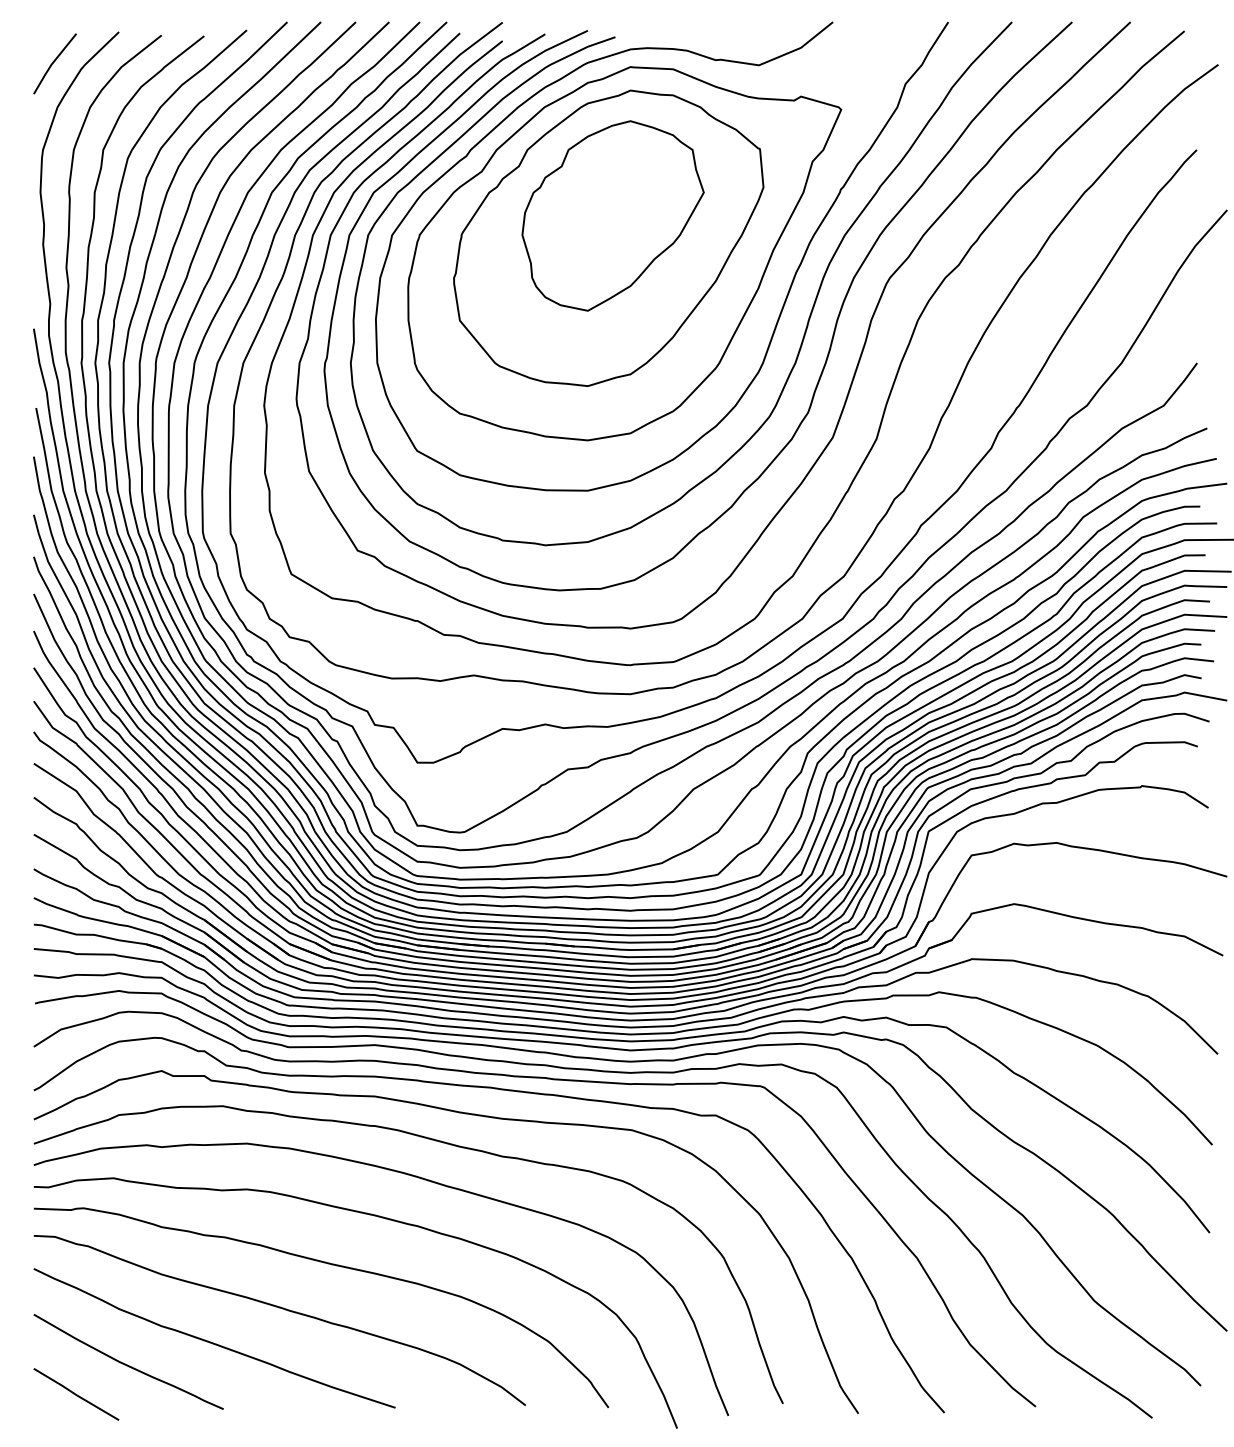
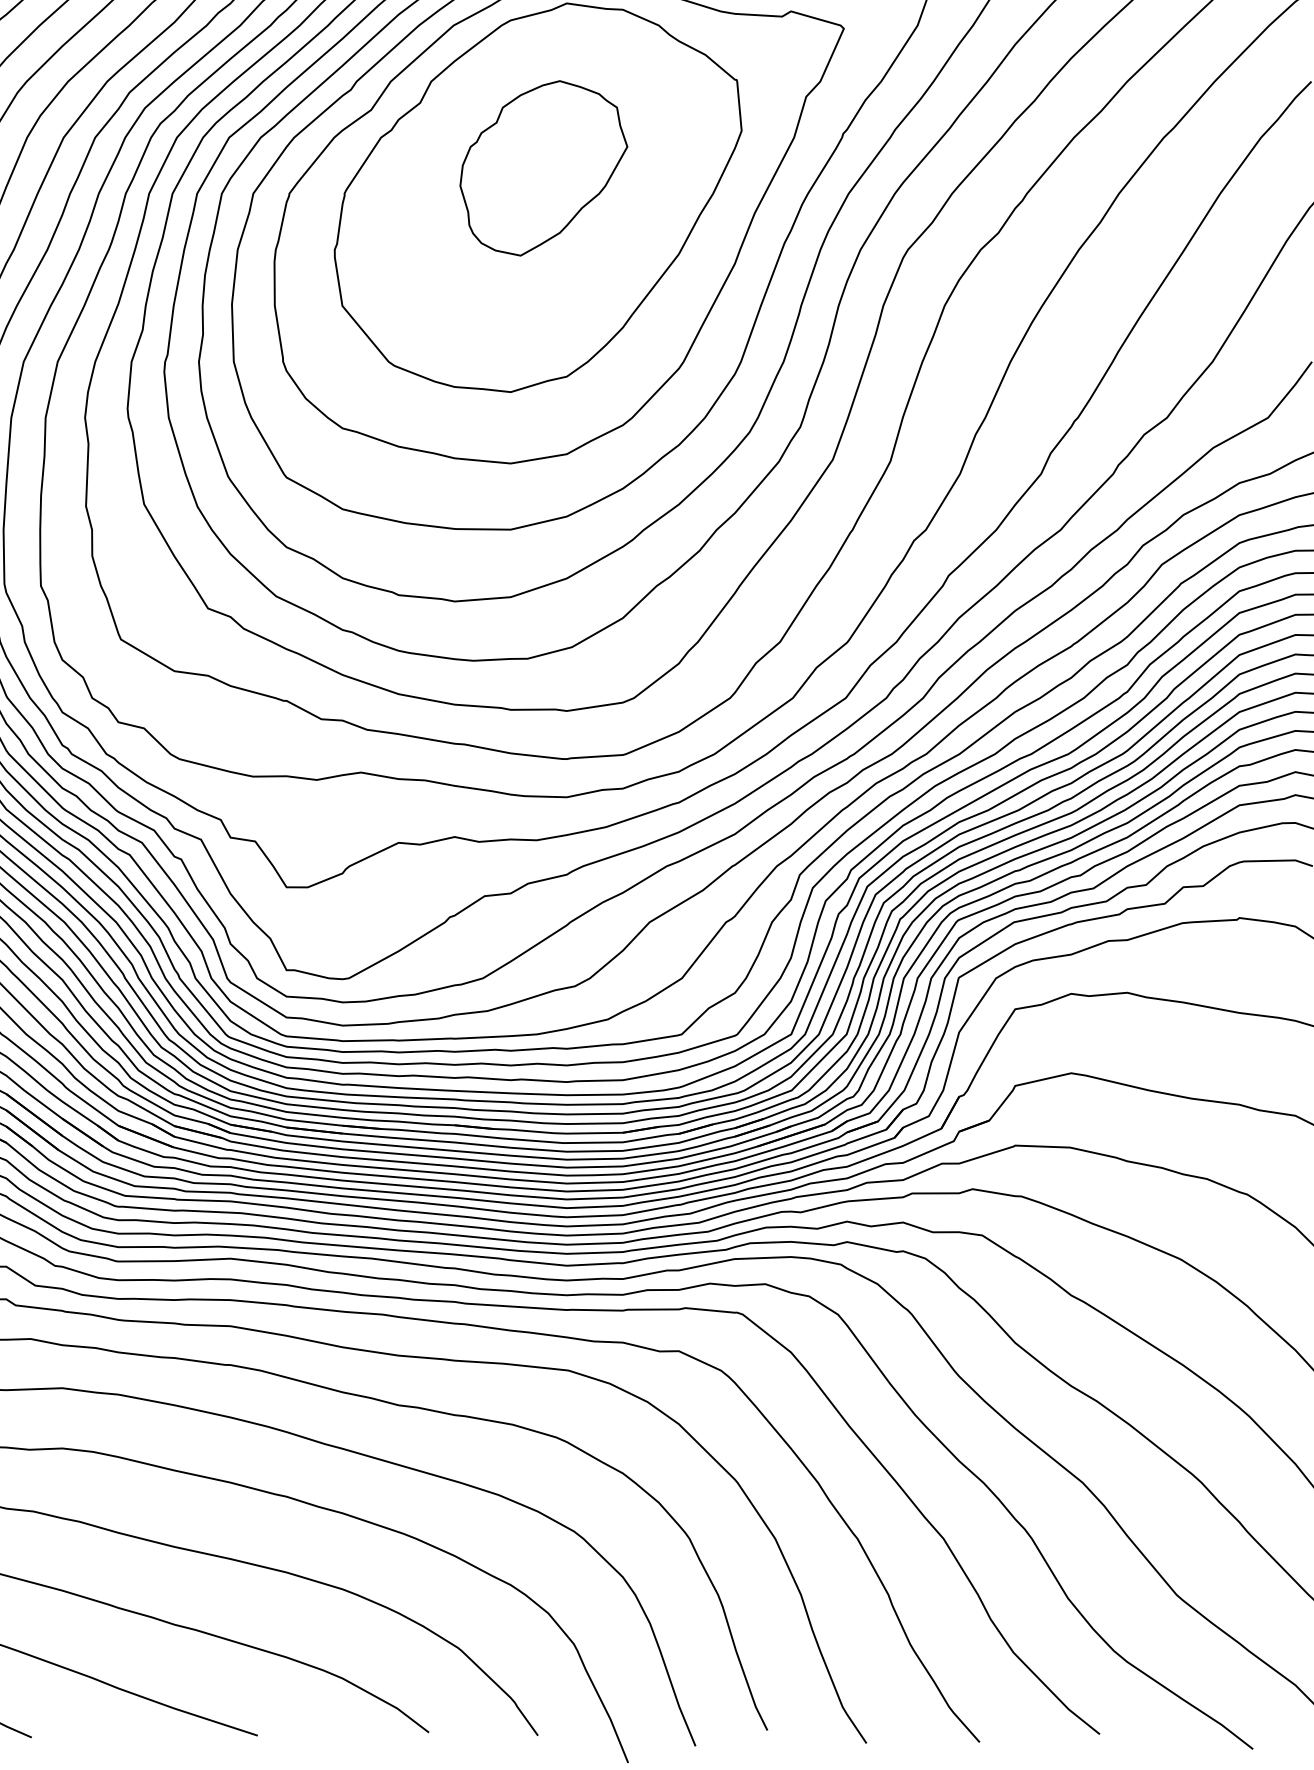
part: (612, 215) -> (543, 167), size x0.7

